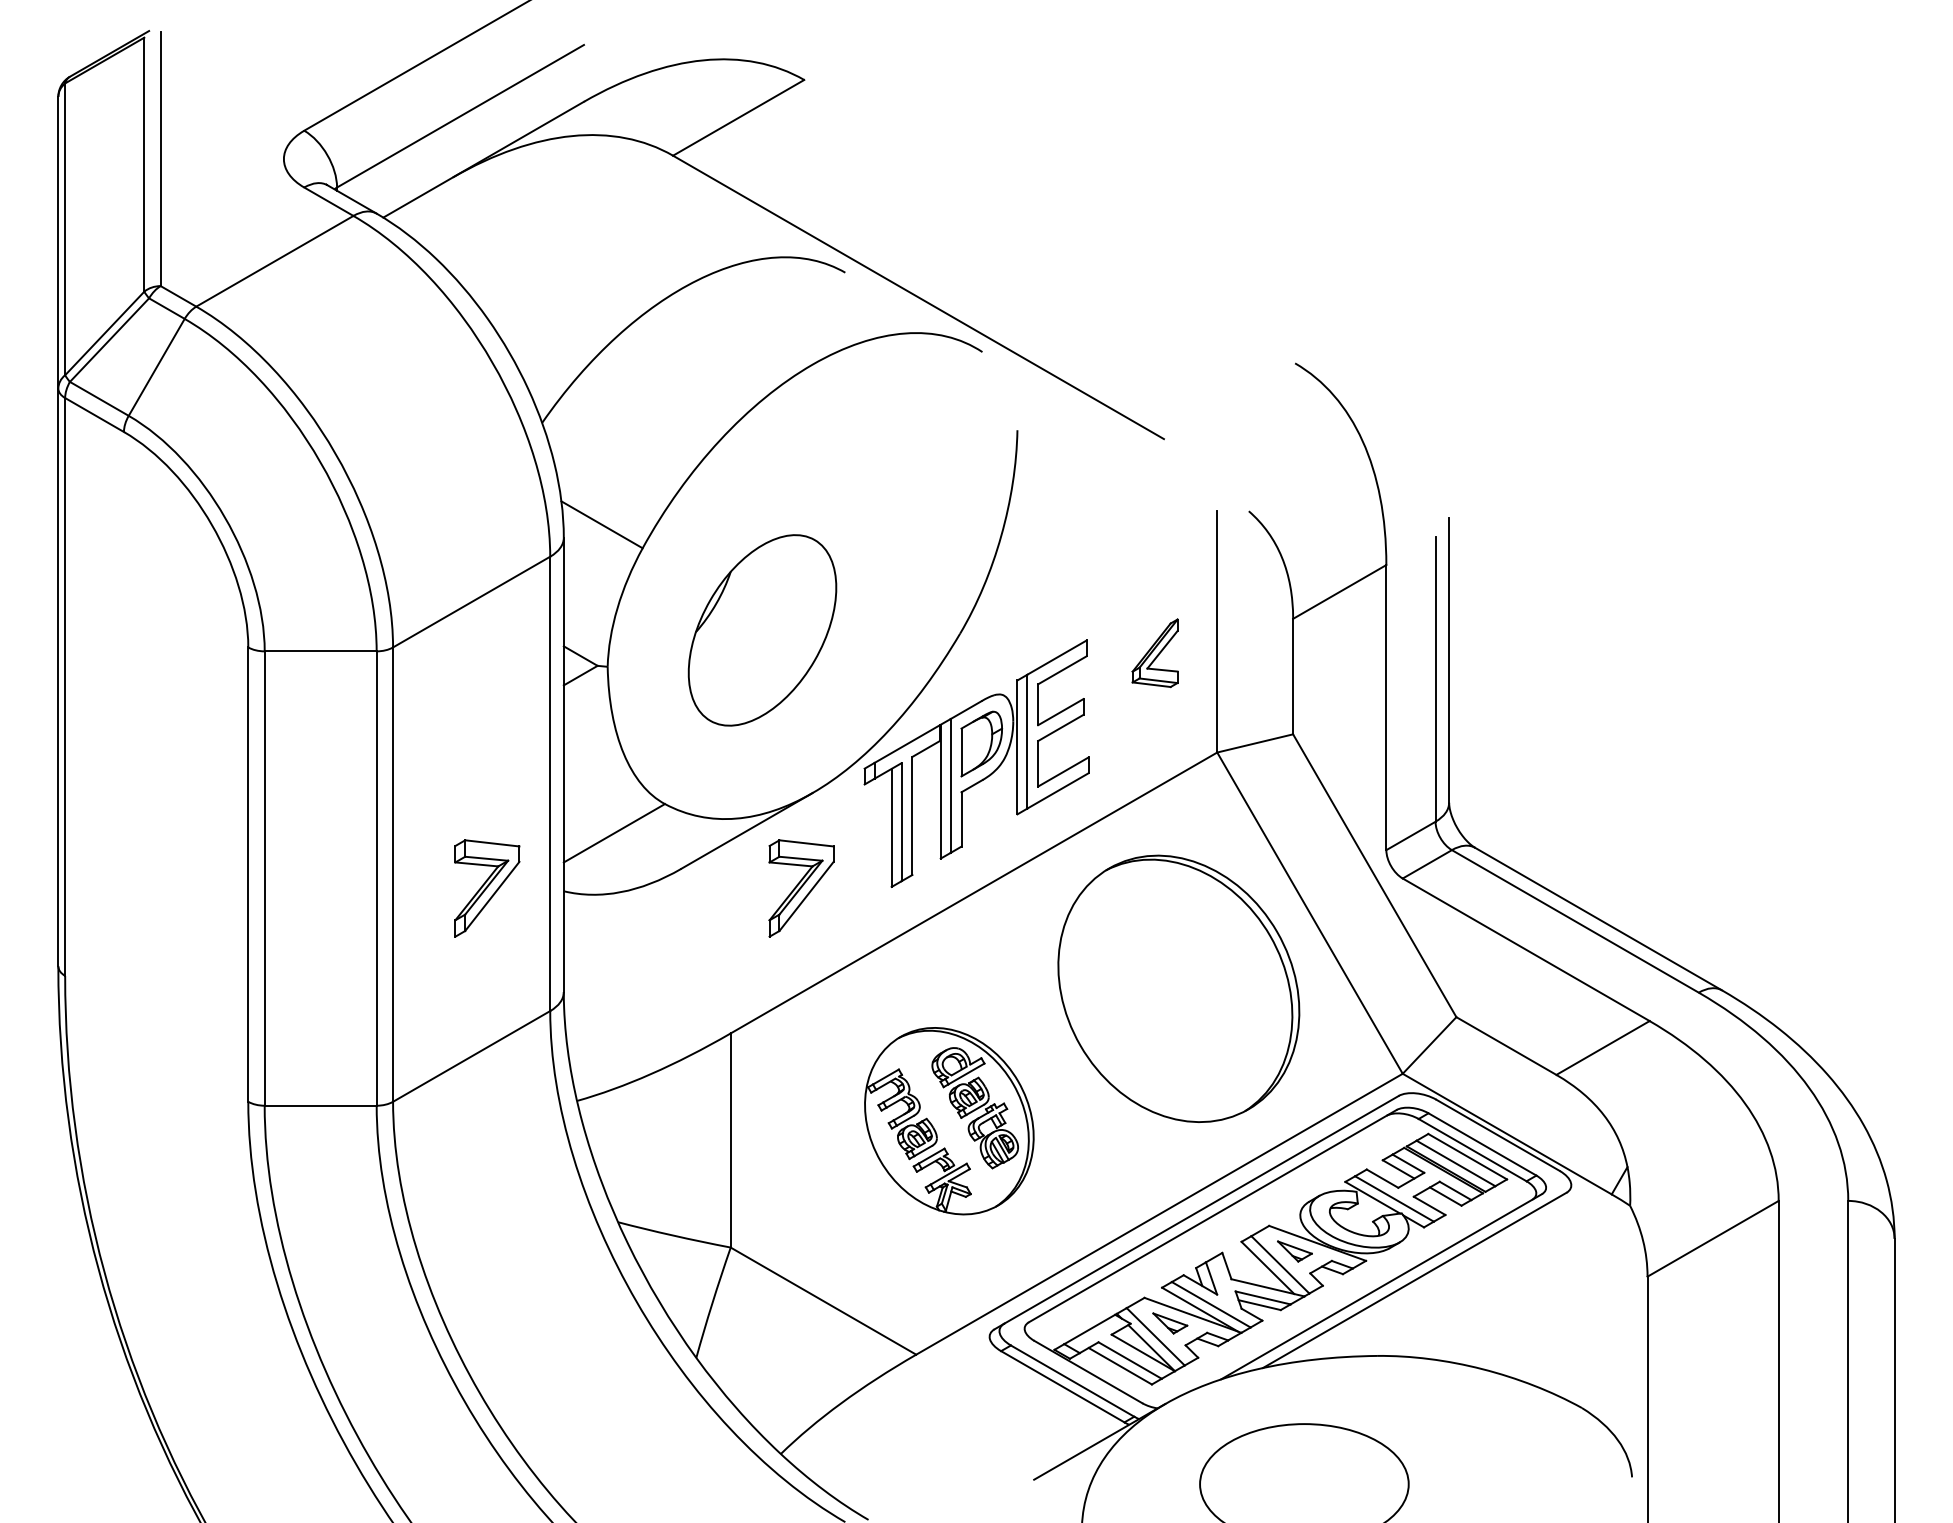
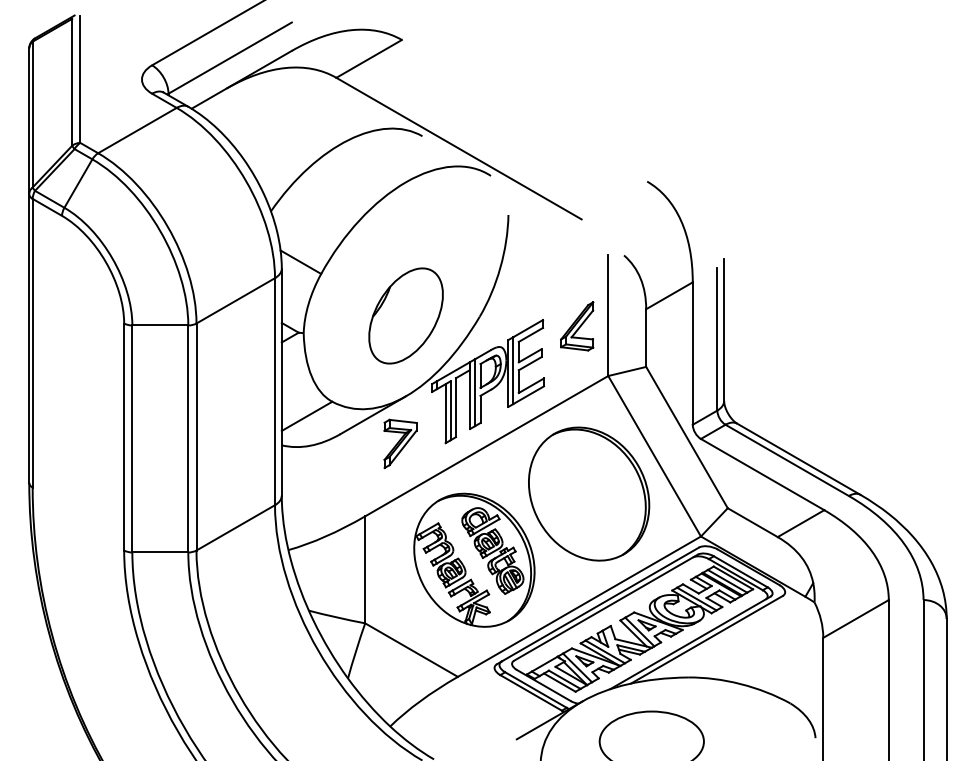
part: (761, 629) -> (405, 315), moved
part: (1155, 653) -> (577, 326), size x1.43
part: (487, 887) -> (243, 443), removed
part: (949, 1119) -> (474, 559), size x1.43

